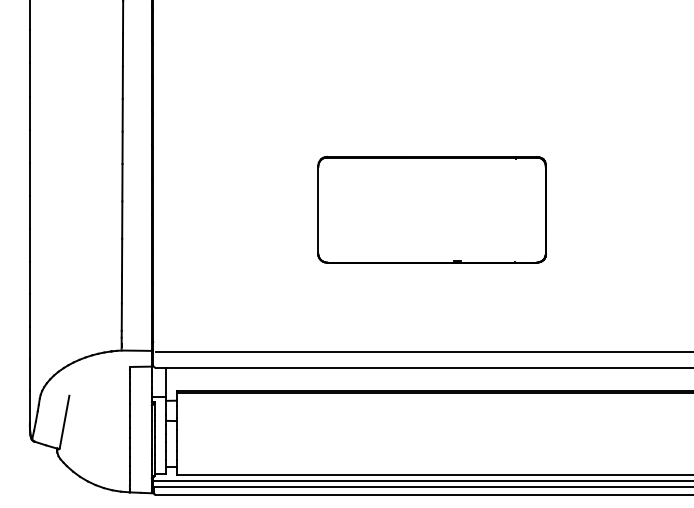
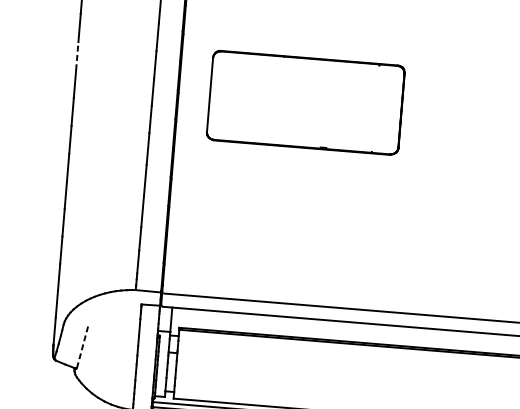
line: (29, 79) -> (77, 55), solid -> dashed
part: (431, 209) -> (305, 102), moved
line: (64, 422) -> (82, 346), solid -> dashed

